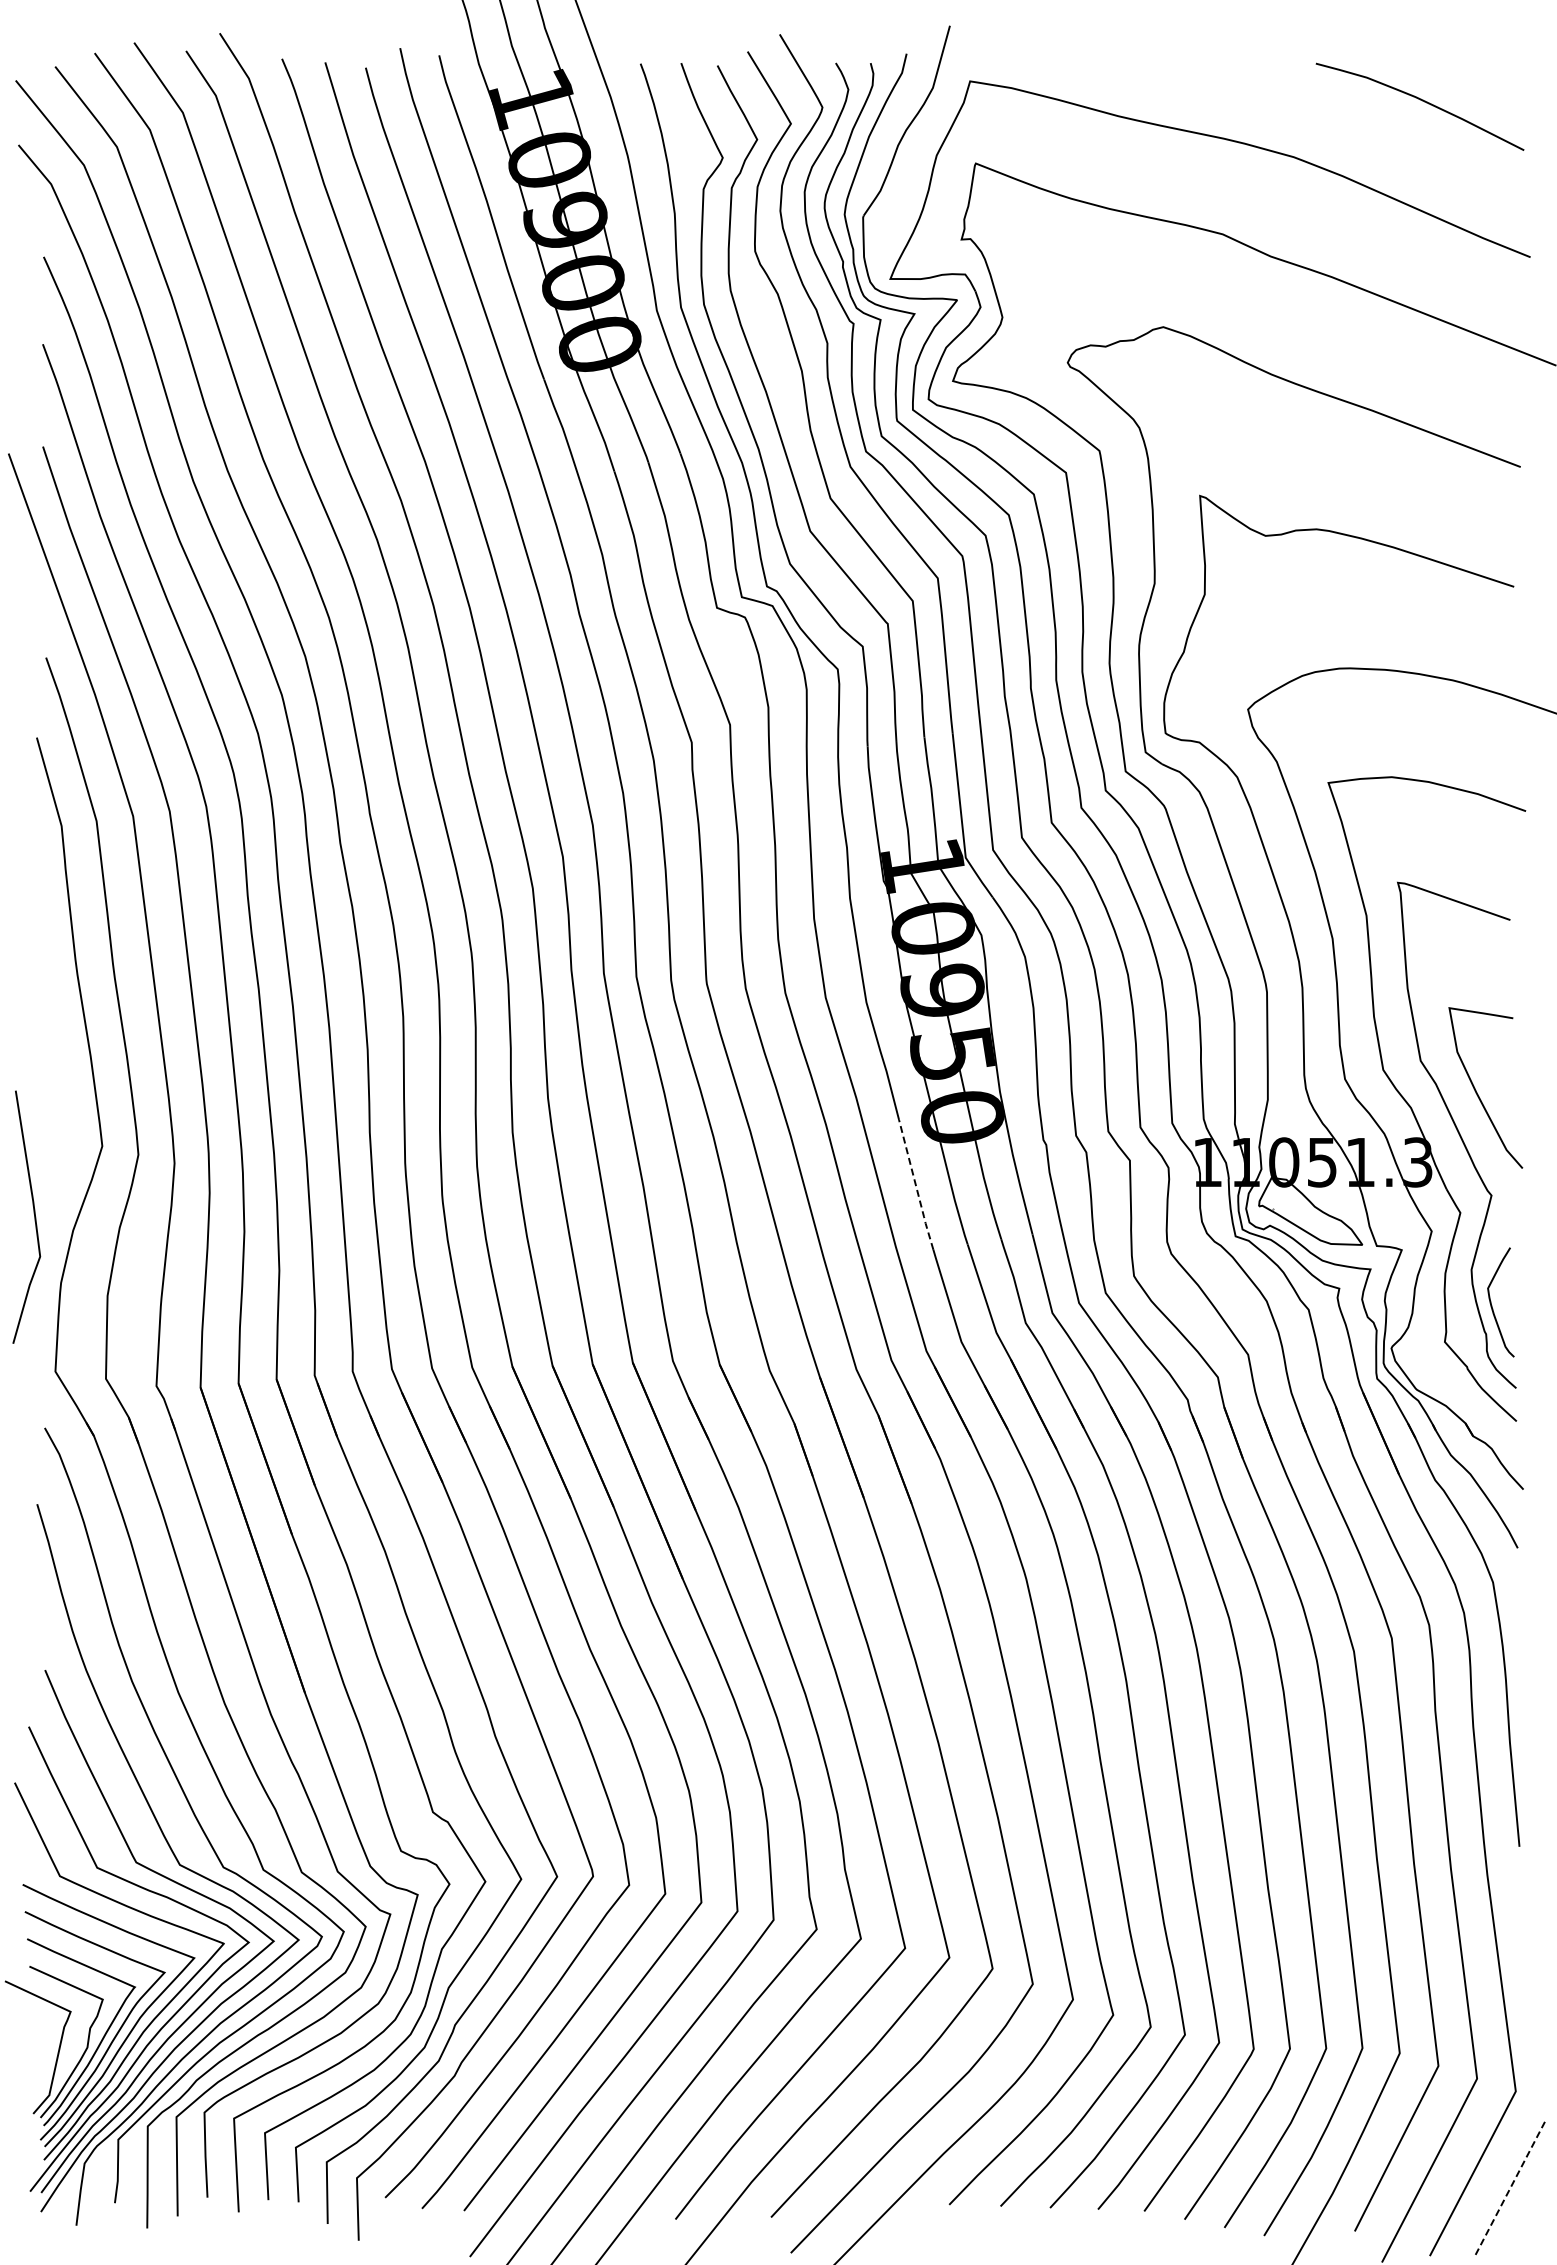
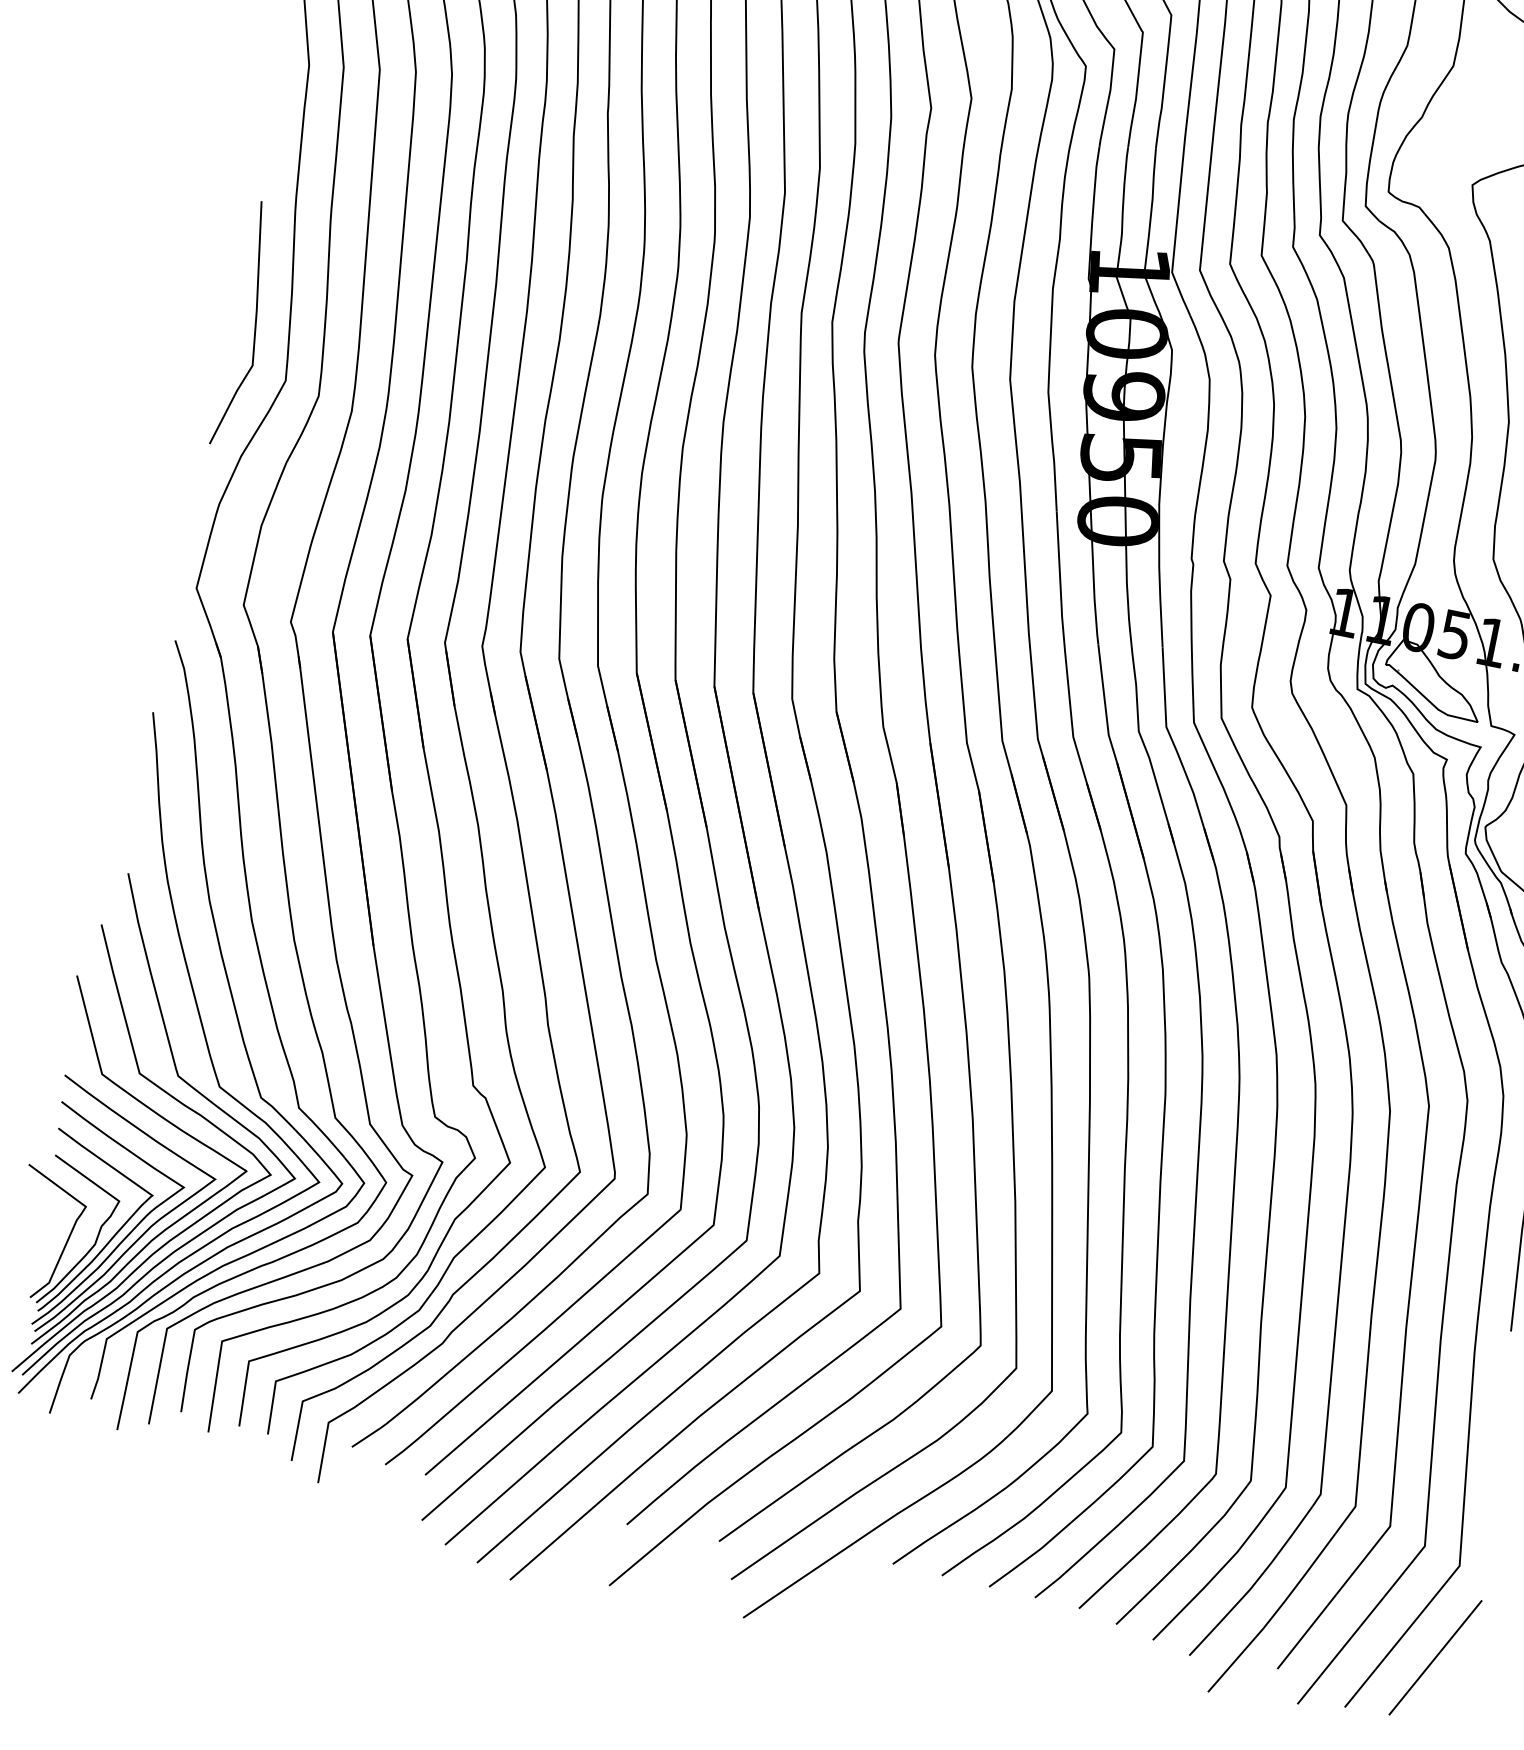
line: (916, 1186) -> (1060, 578), dashed -> solid
line: (33, 1213) -> (254, 322), moved
line: (1510, 2187) -> (1435, 1657), dashed -> solid

